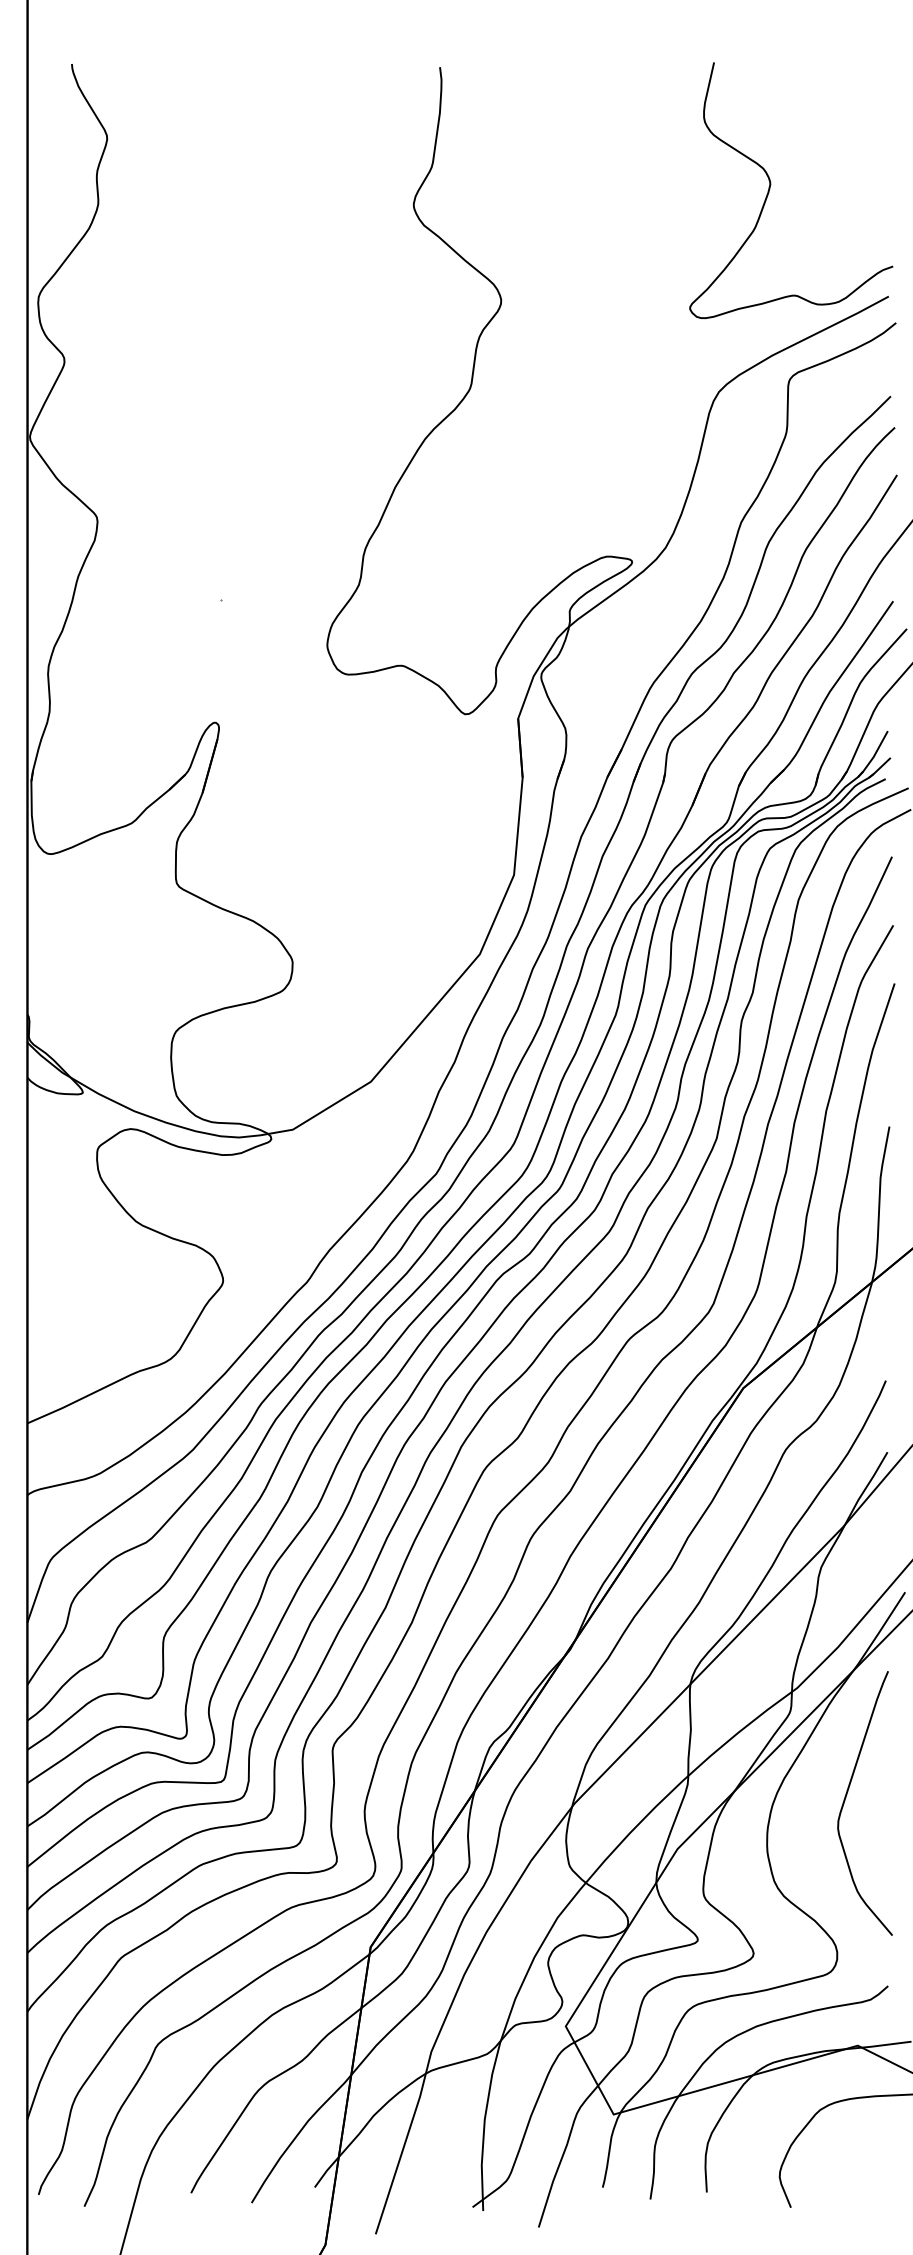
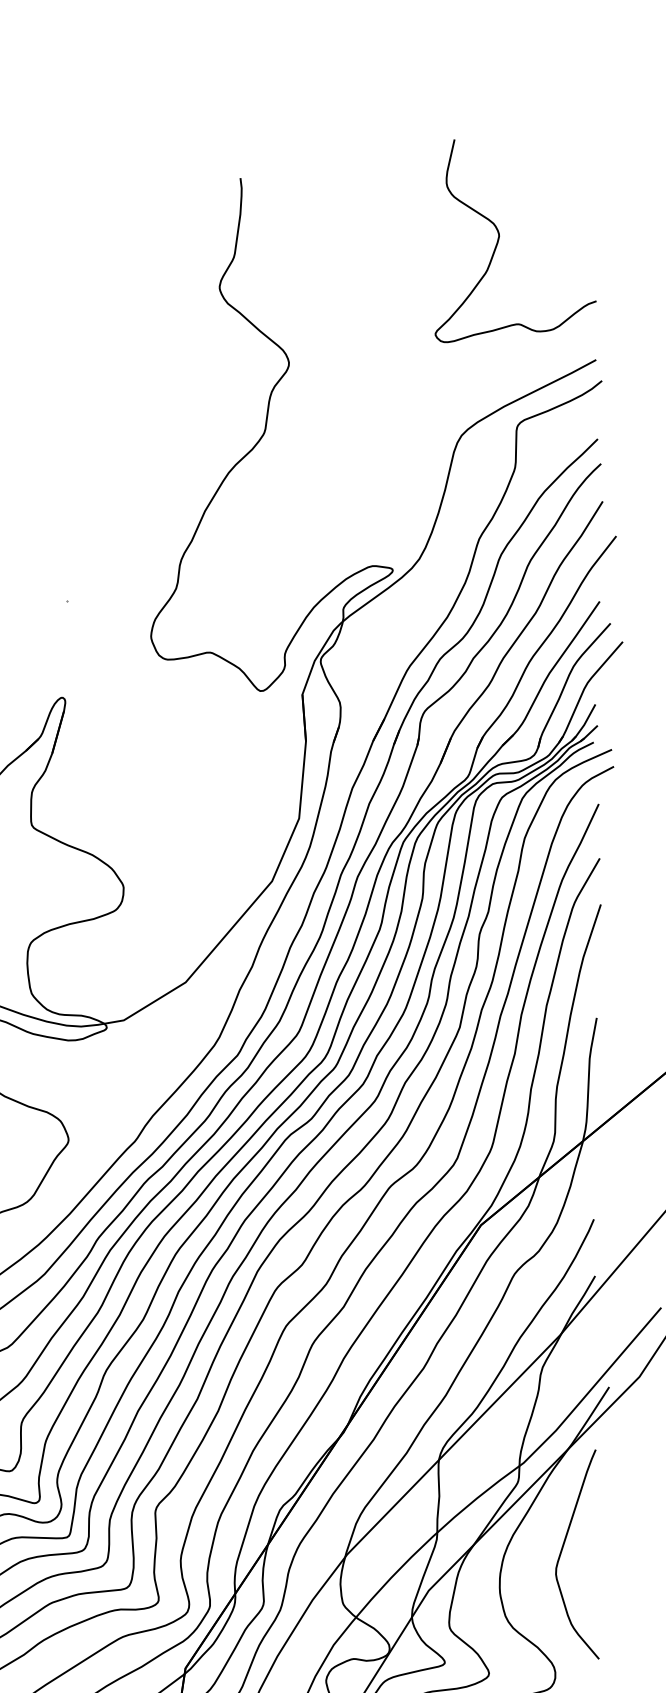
curve: (771, 185) -> (500, 237), moved

